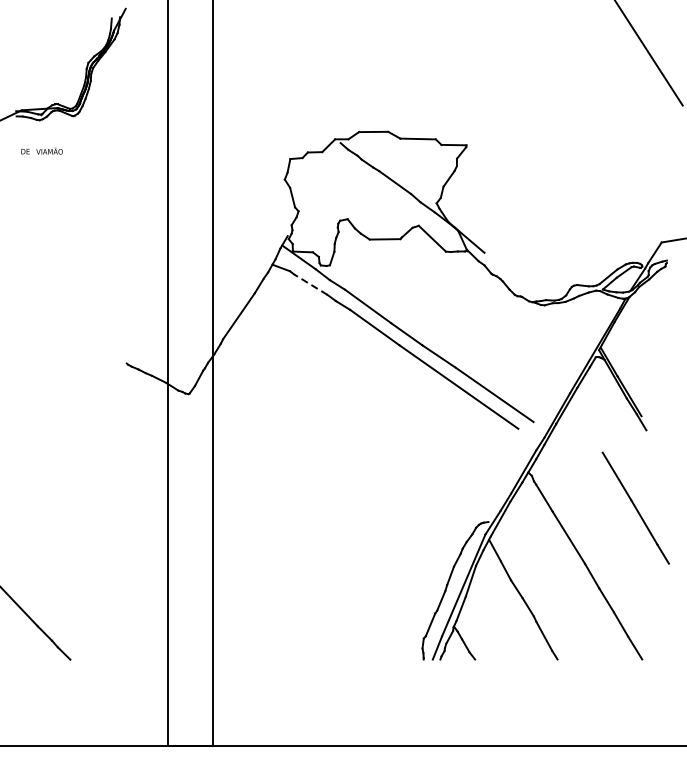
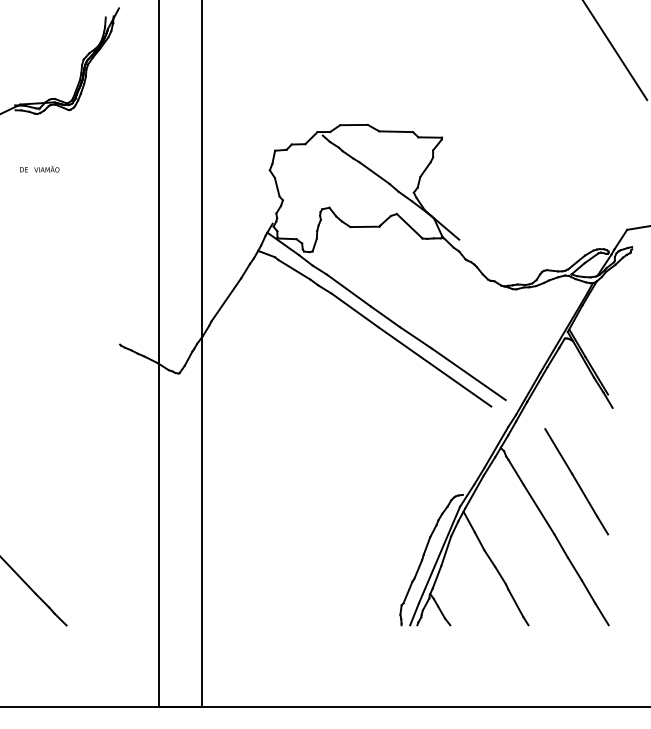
text: (41, 151) -> (39, 169), moved
line: (310, 284) -> (294, 269), dashed -> solid
line: (635, 507) -> (576, 481), moved

